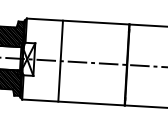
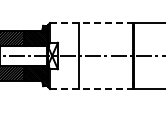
line: (77, 22) -> (91, 23), solid -> dashed
line: (73, 103) -> (91, 89), solid -> dashed

